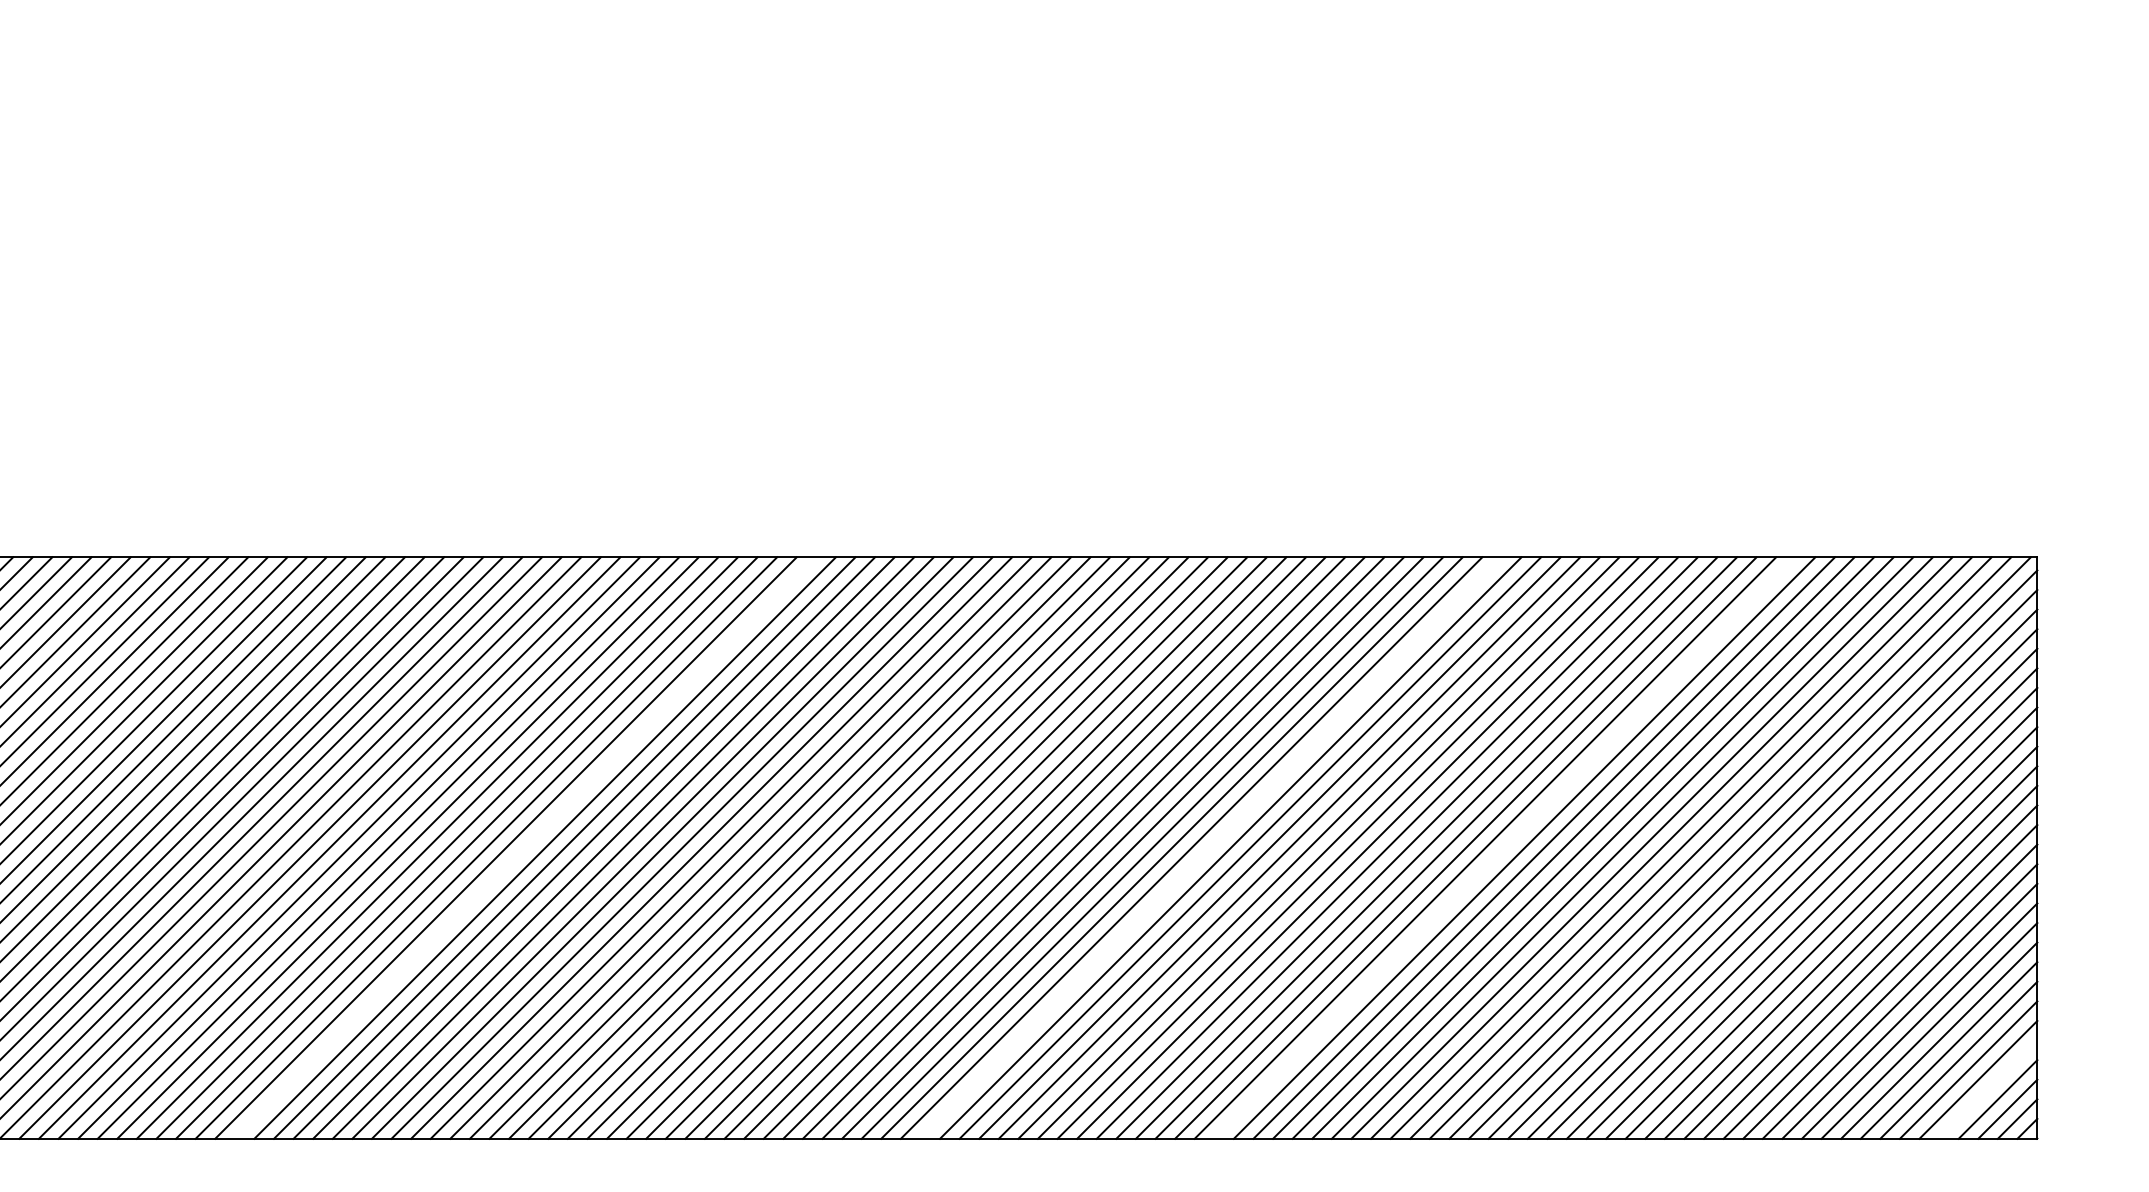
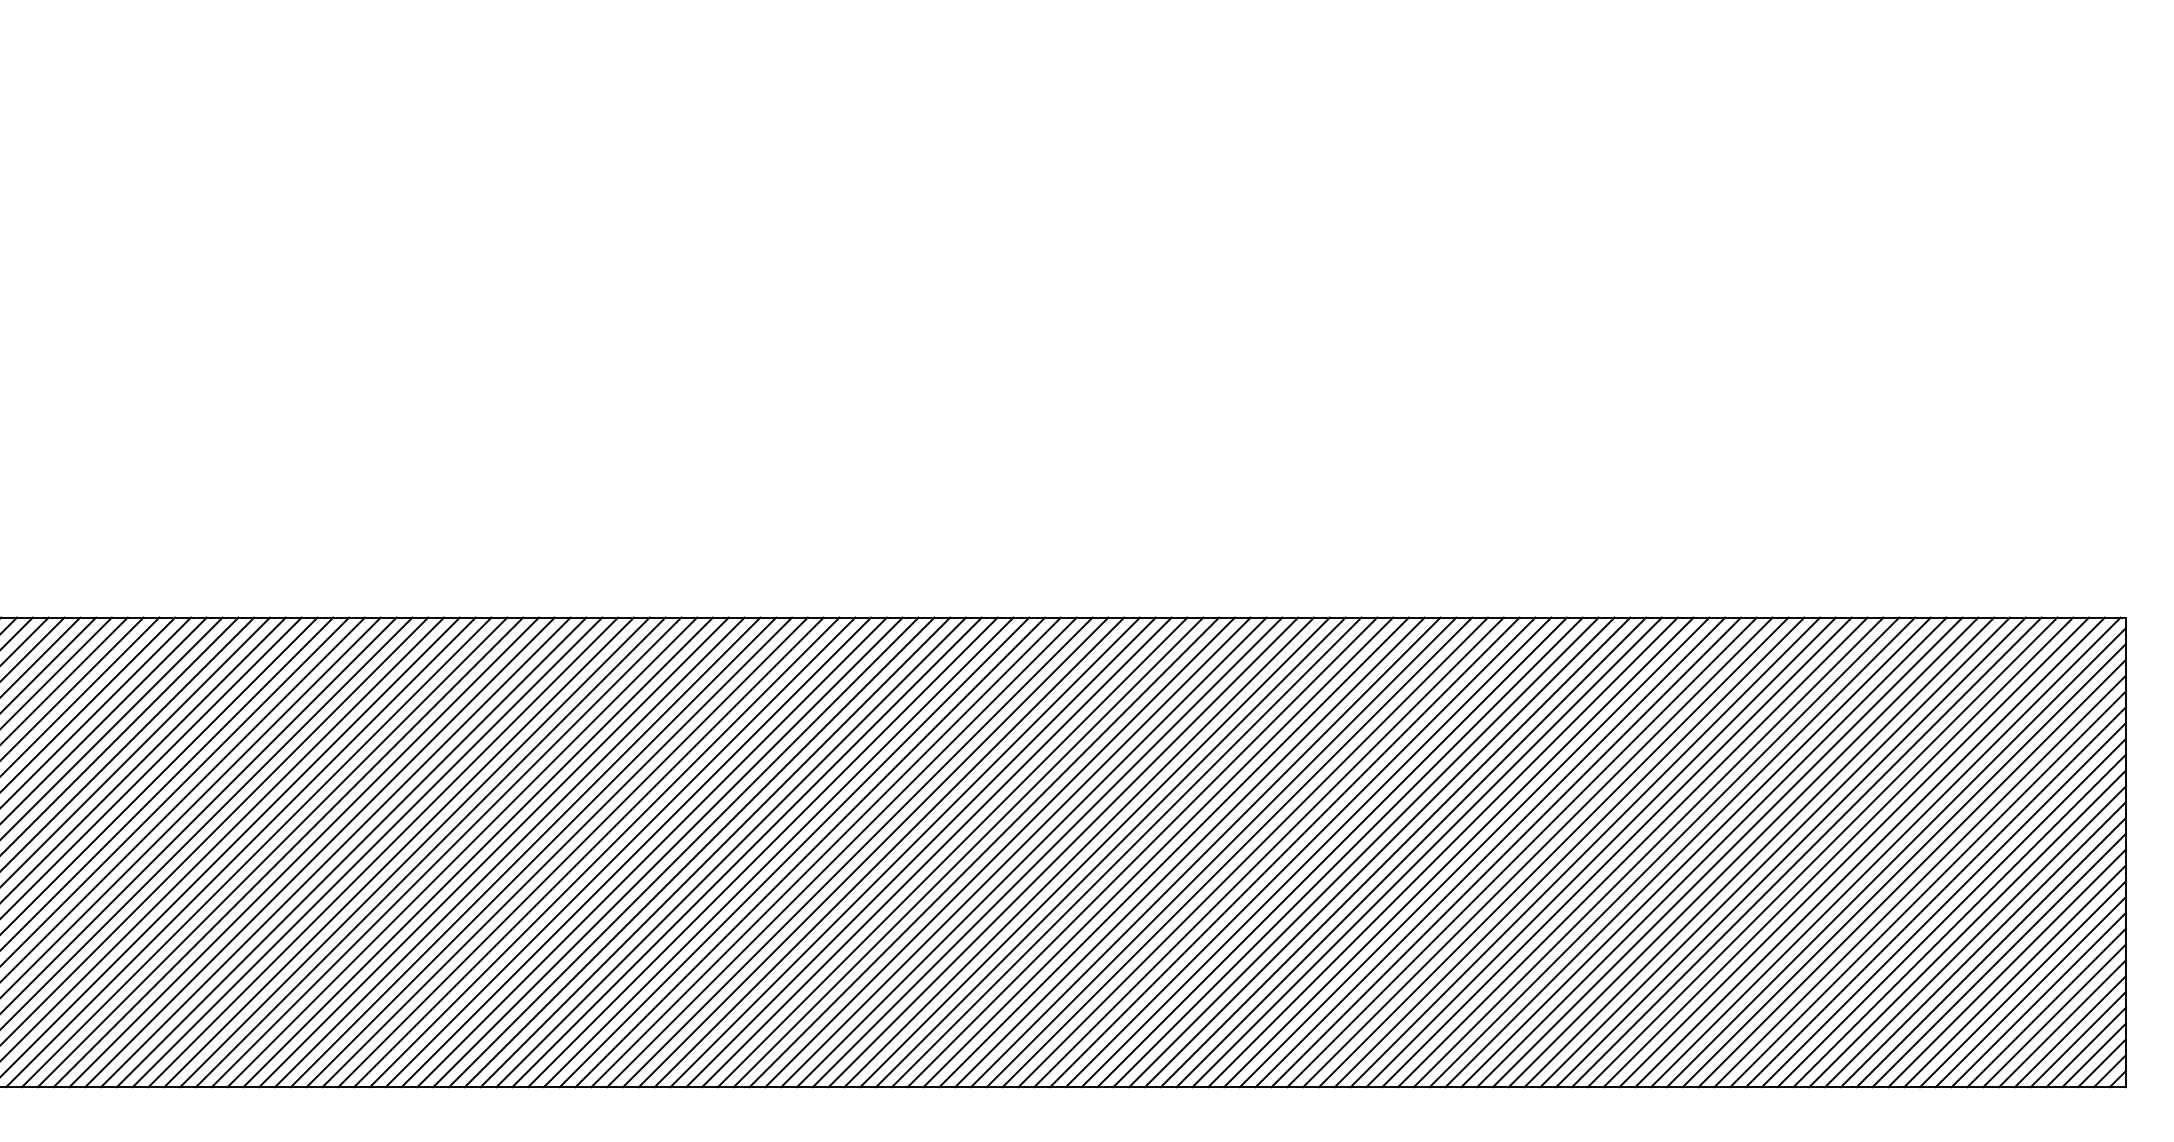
line: (525, 848) -> (905, 852), added
line: (1210, 848) -> (1458, 852), added
line: (1504, 848) -> (1695, 852), added
line: (1987, 1089) -> (2085, 1047), added

